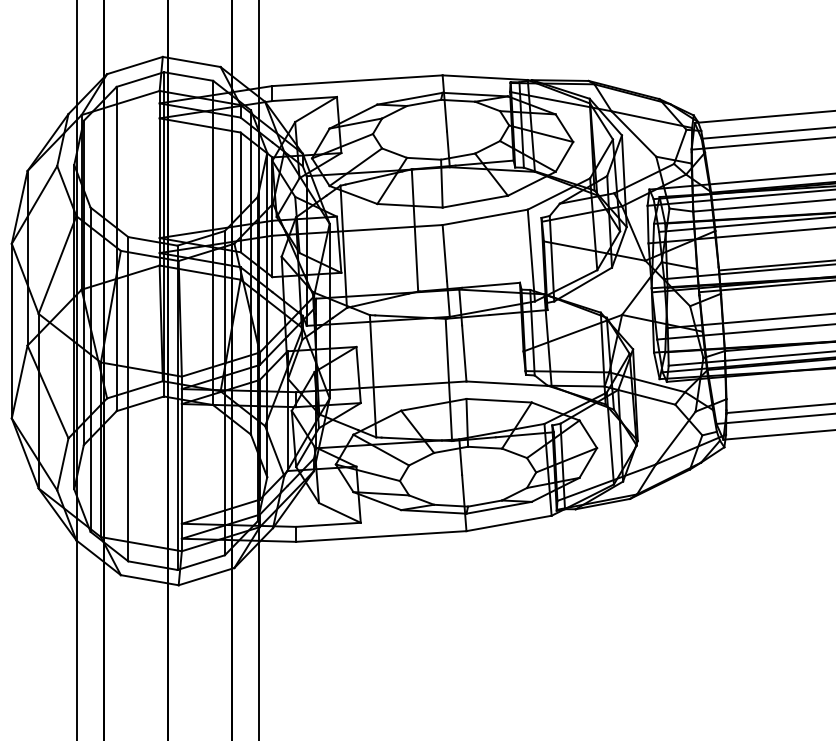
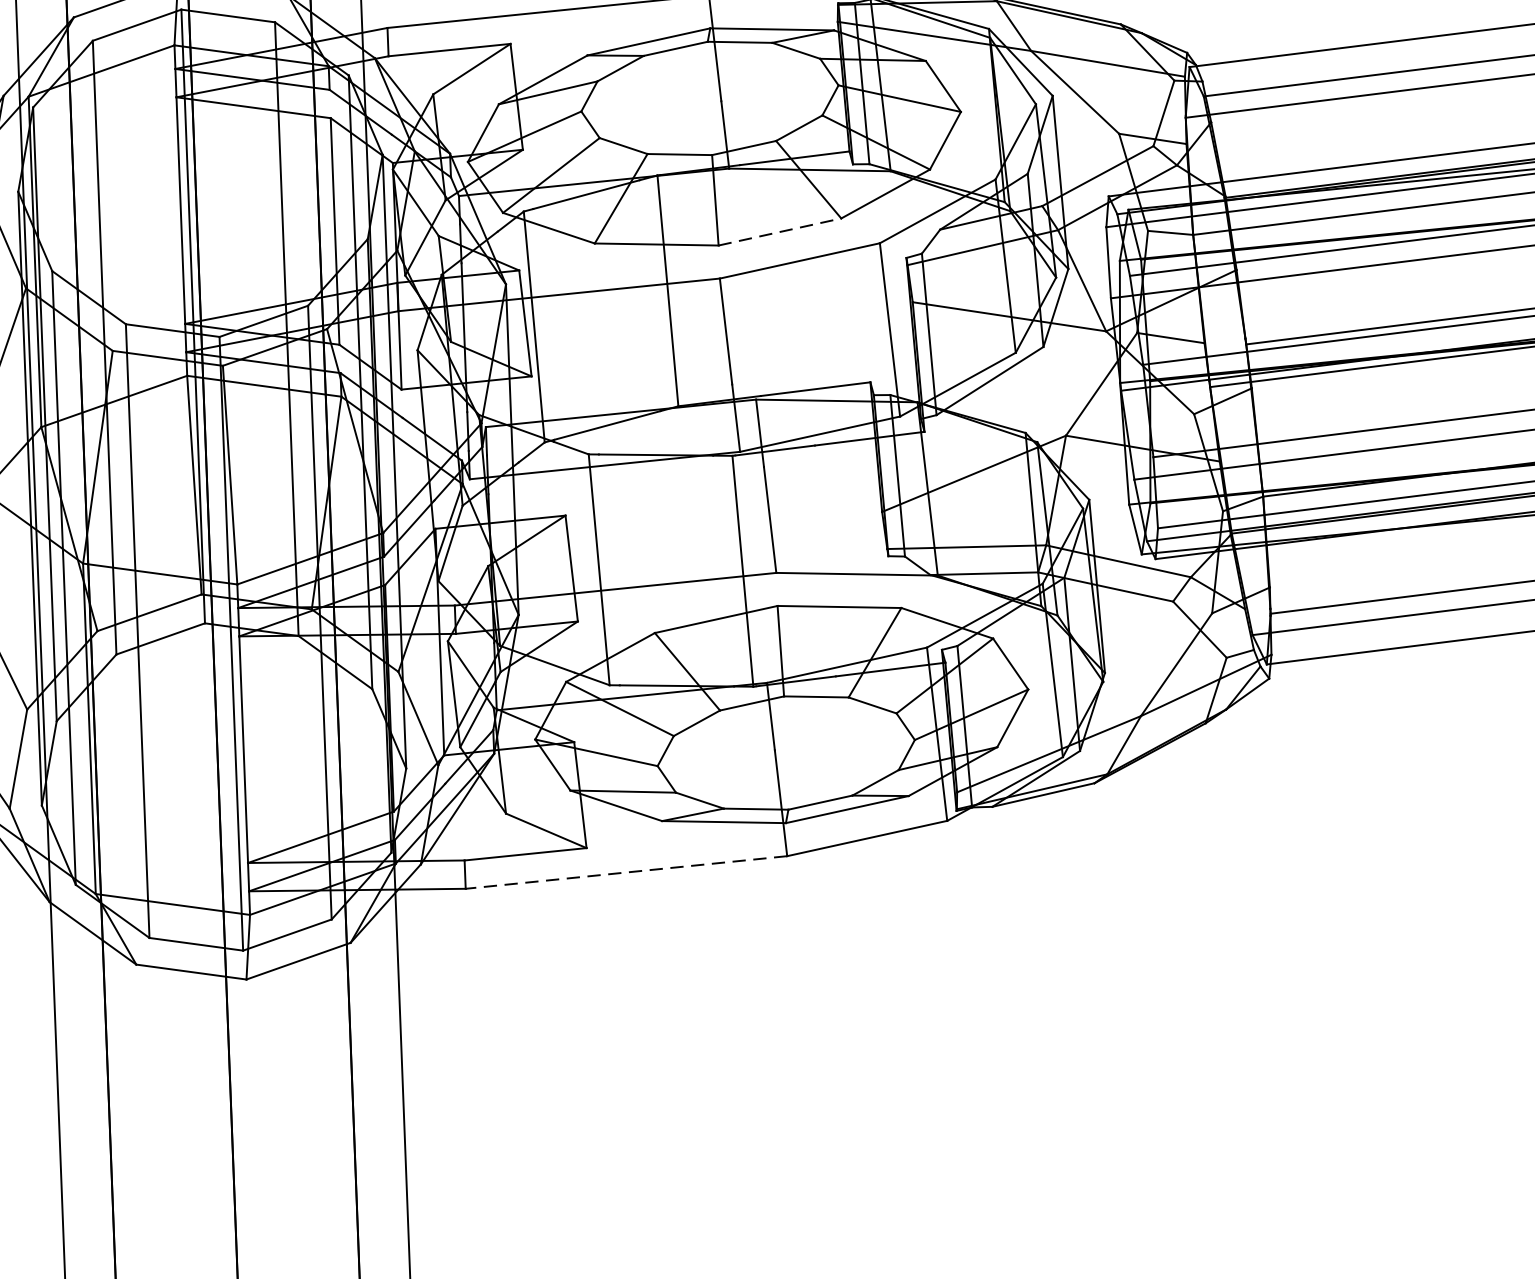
line: (475, 201) -> (780, 231), solid -> dashed
line: (380, 536) -> (624, 872), solid -> dashed

